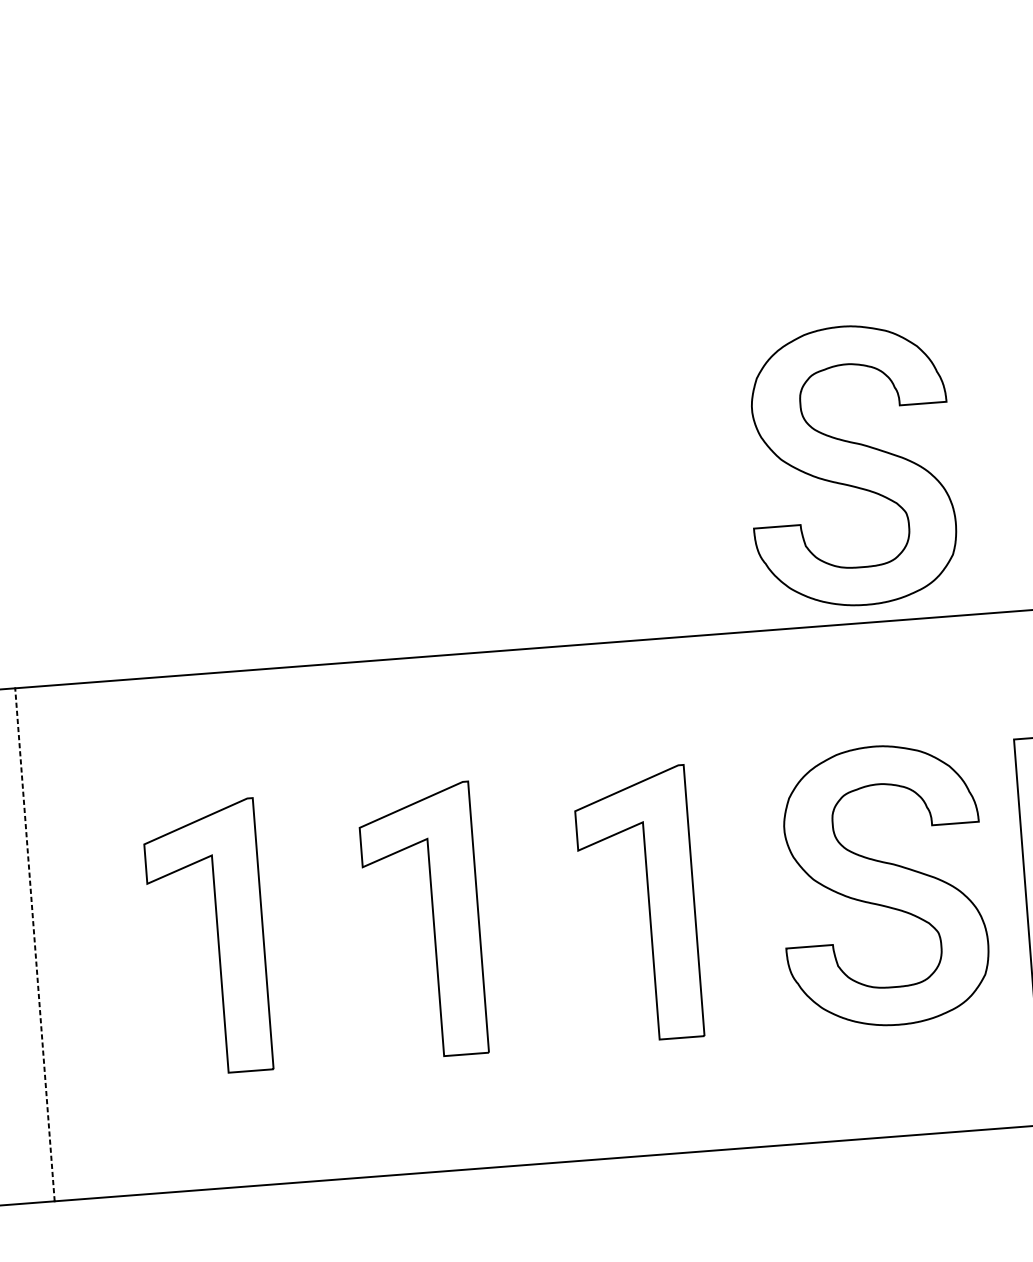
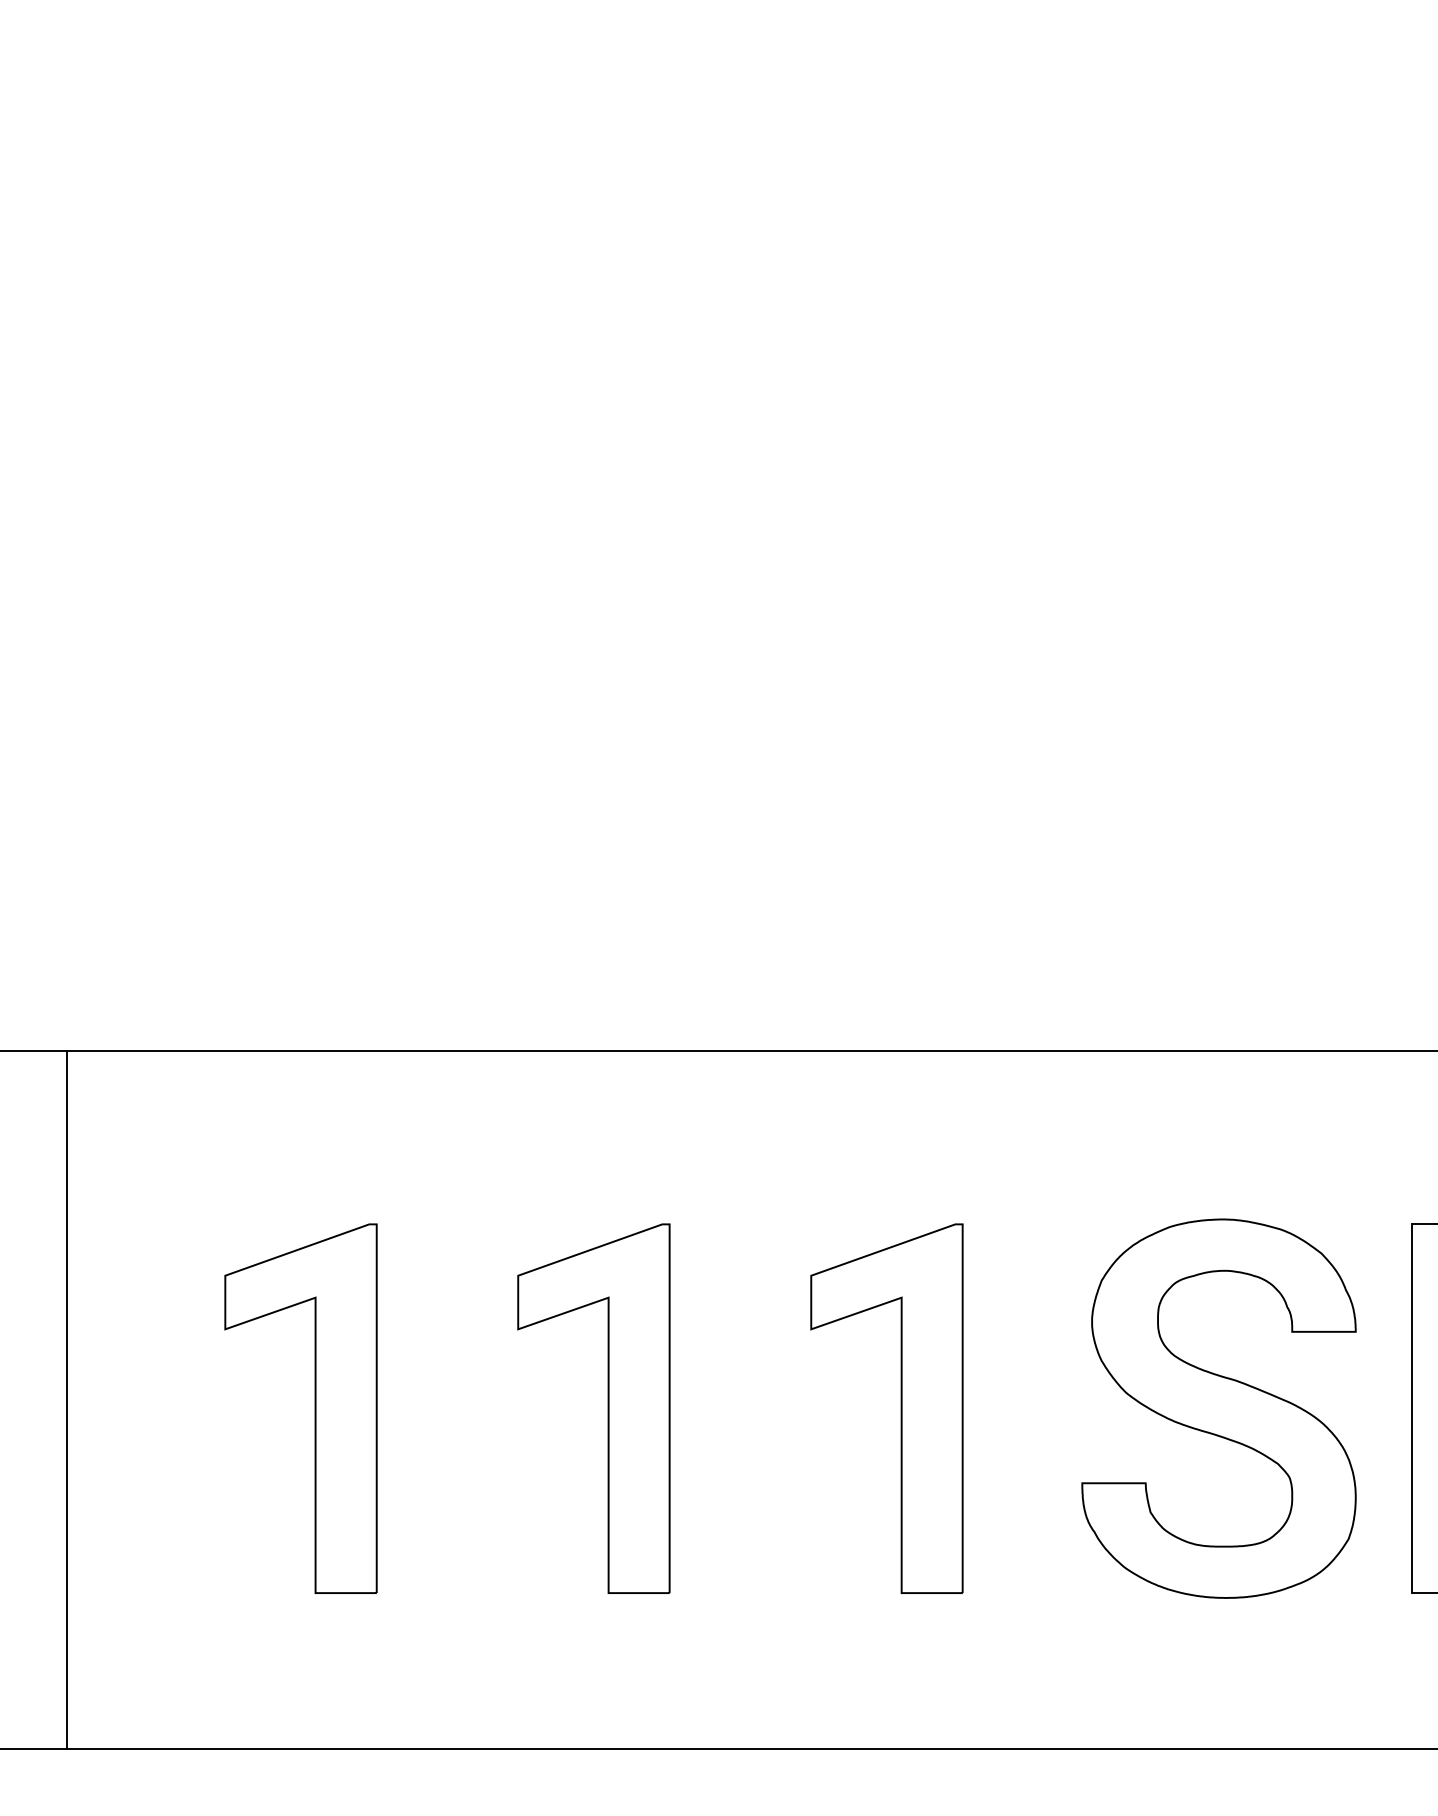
part: (849, 465) -> (1218, 837), removed
line: (35, 945) -> (67, 1400), dashed -> solid

